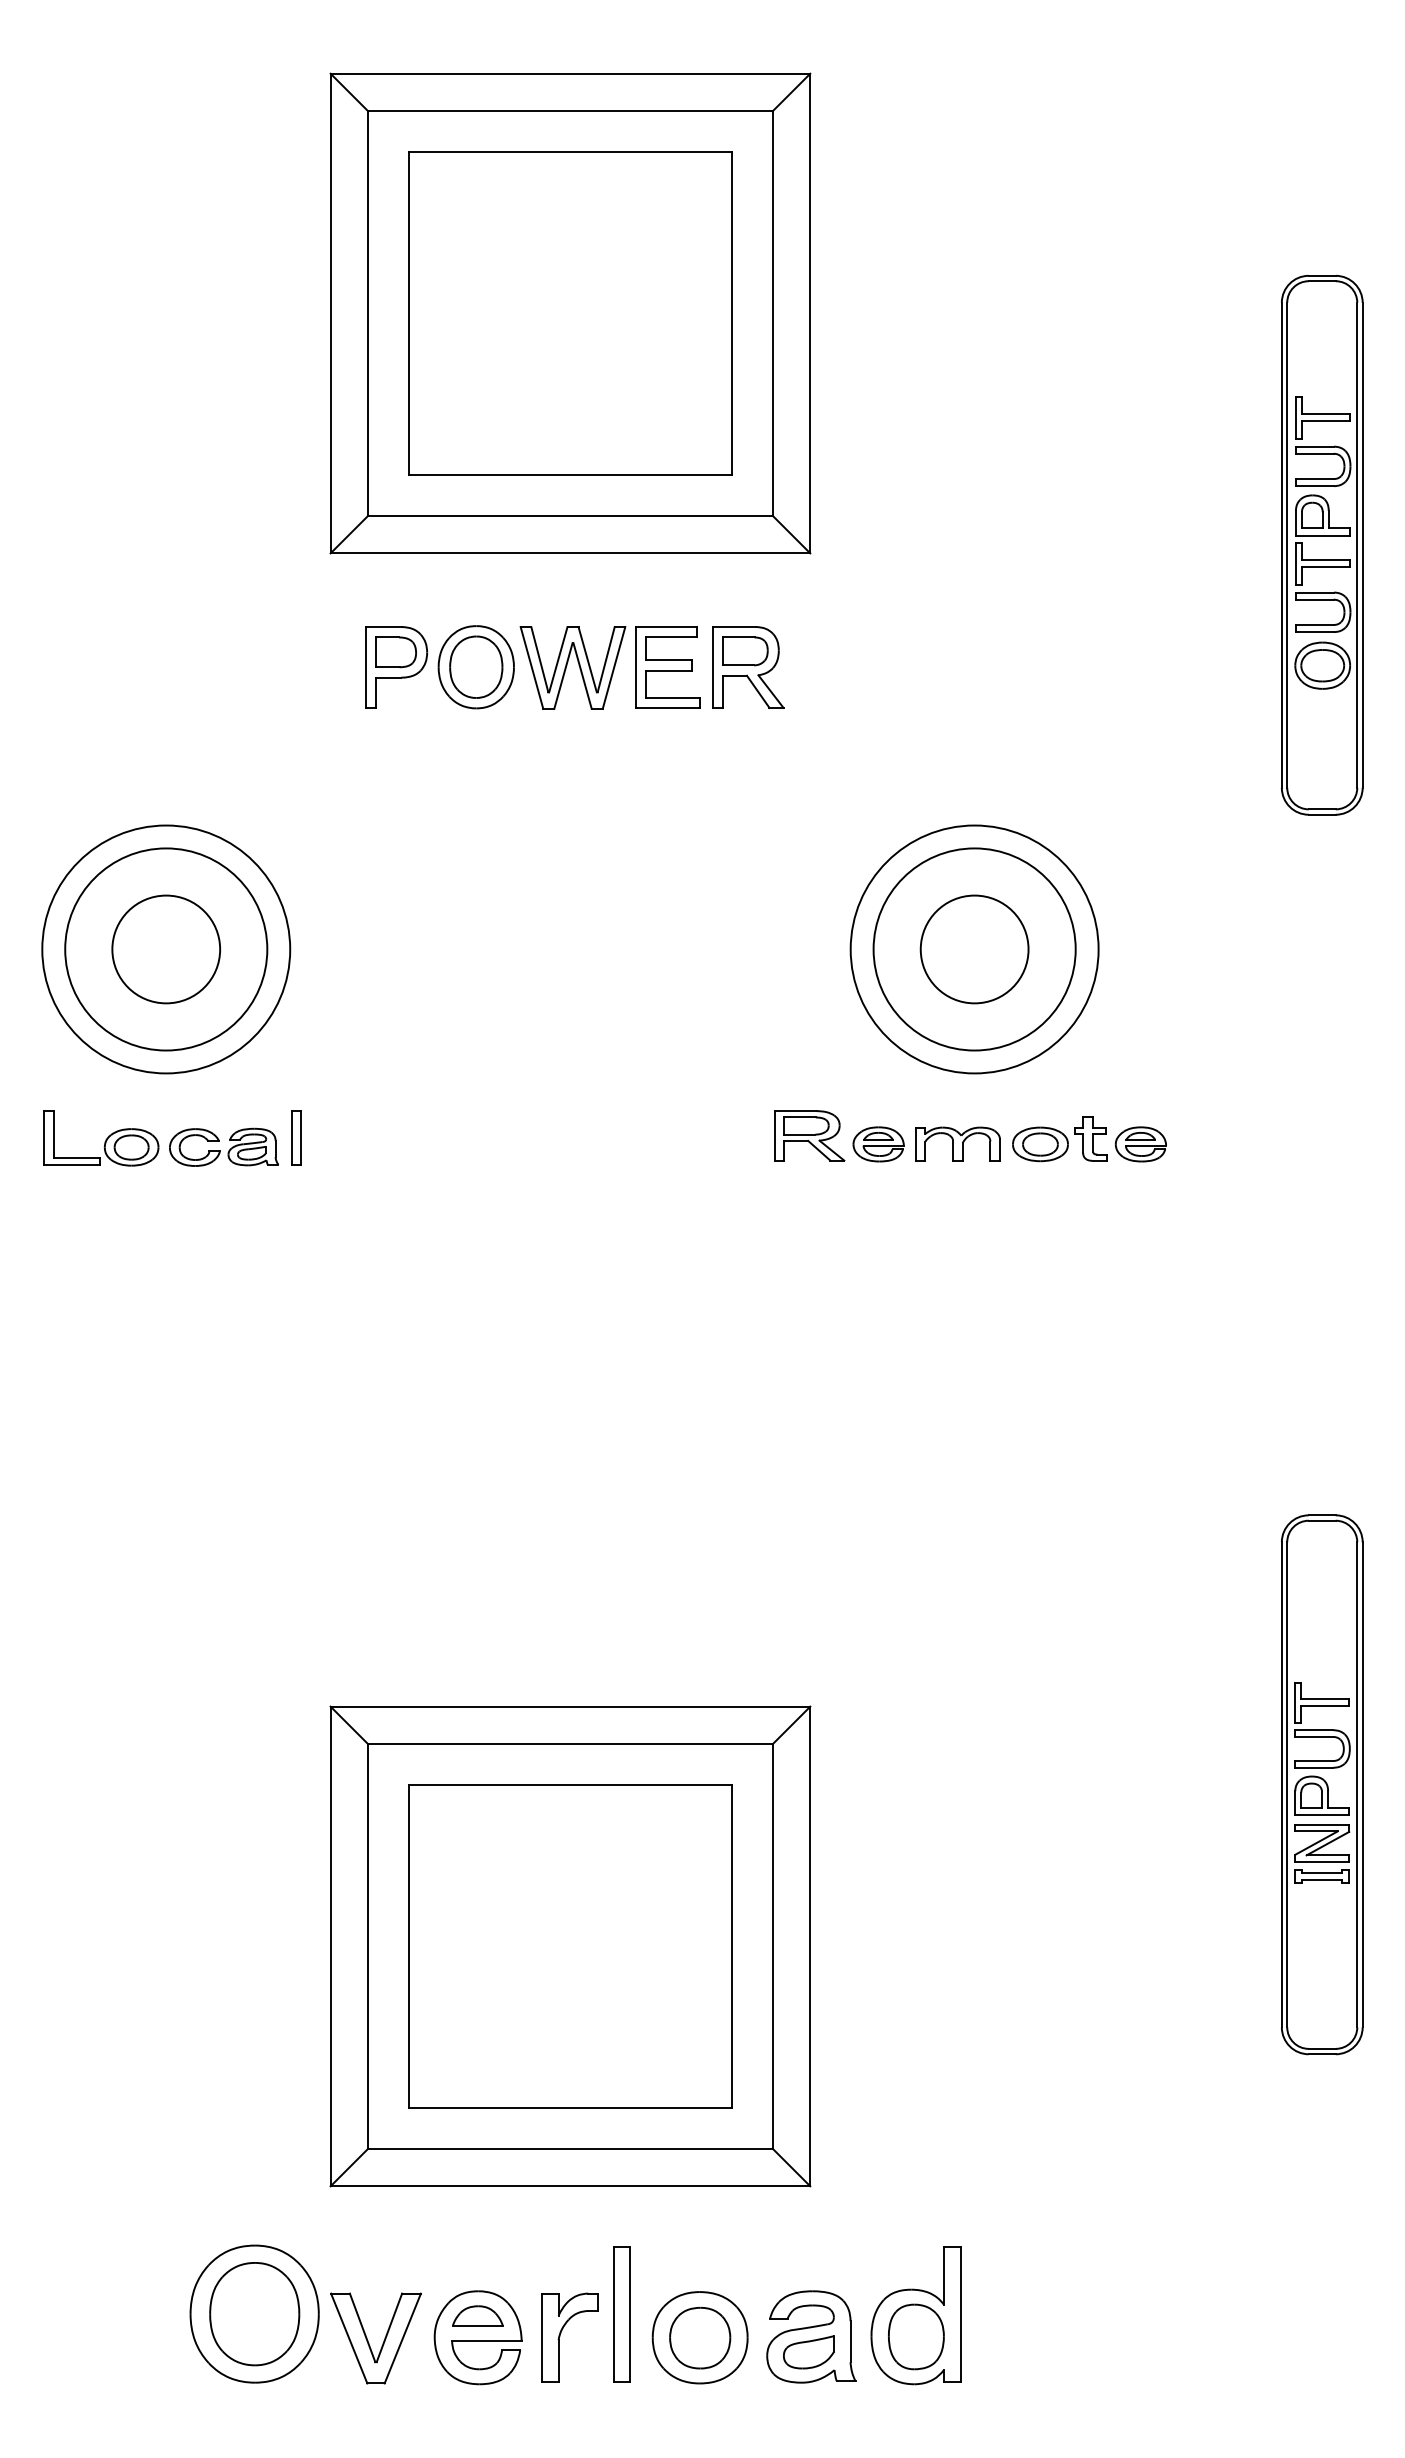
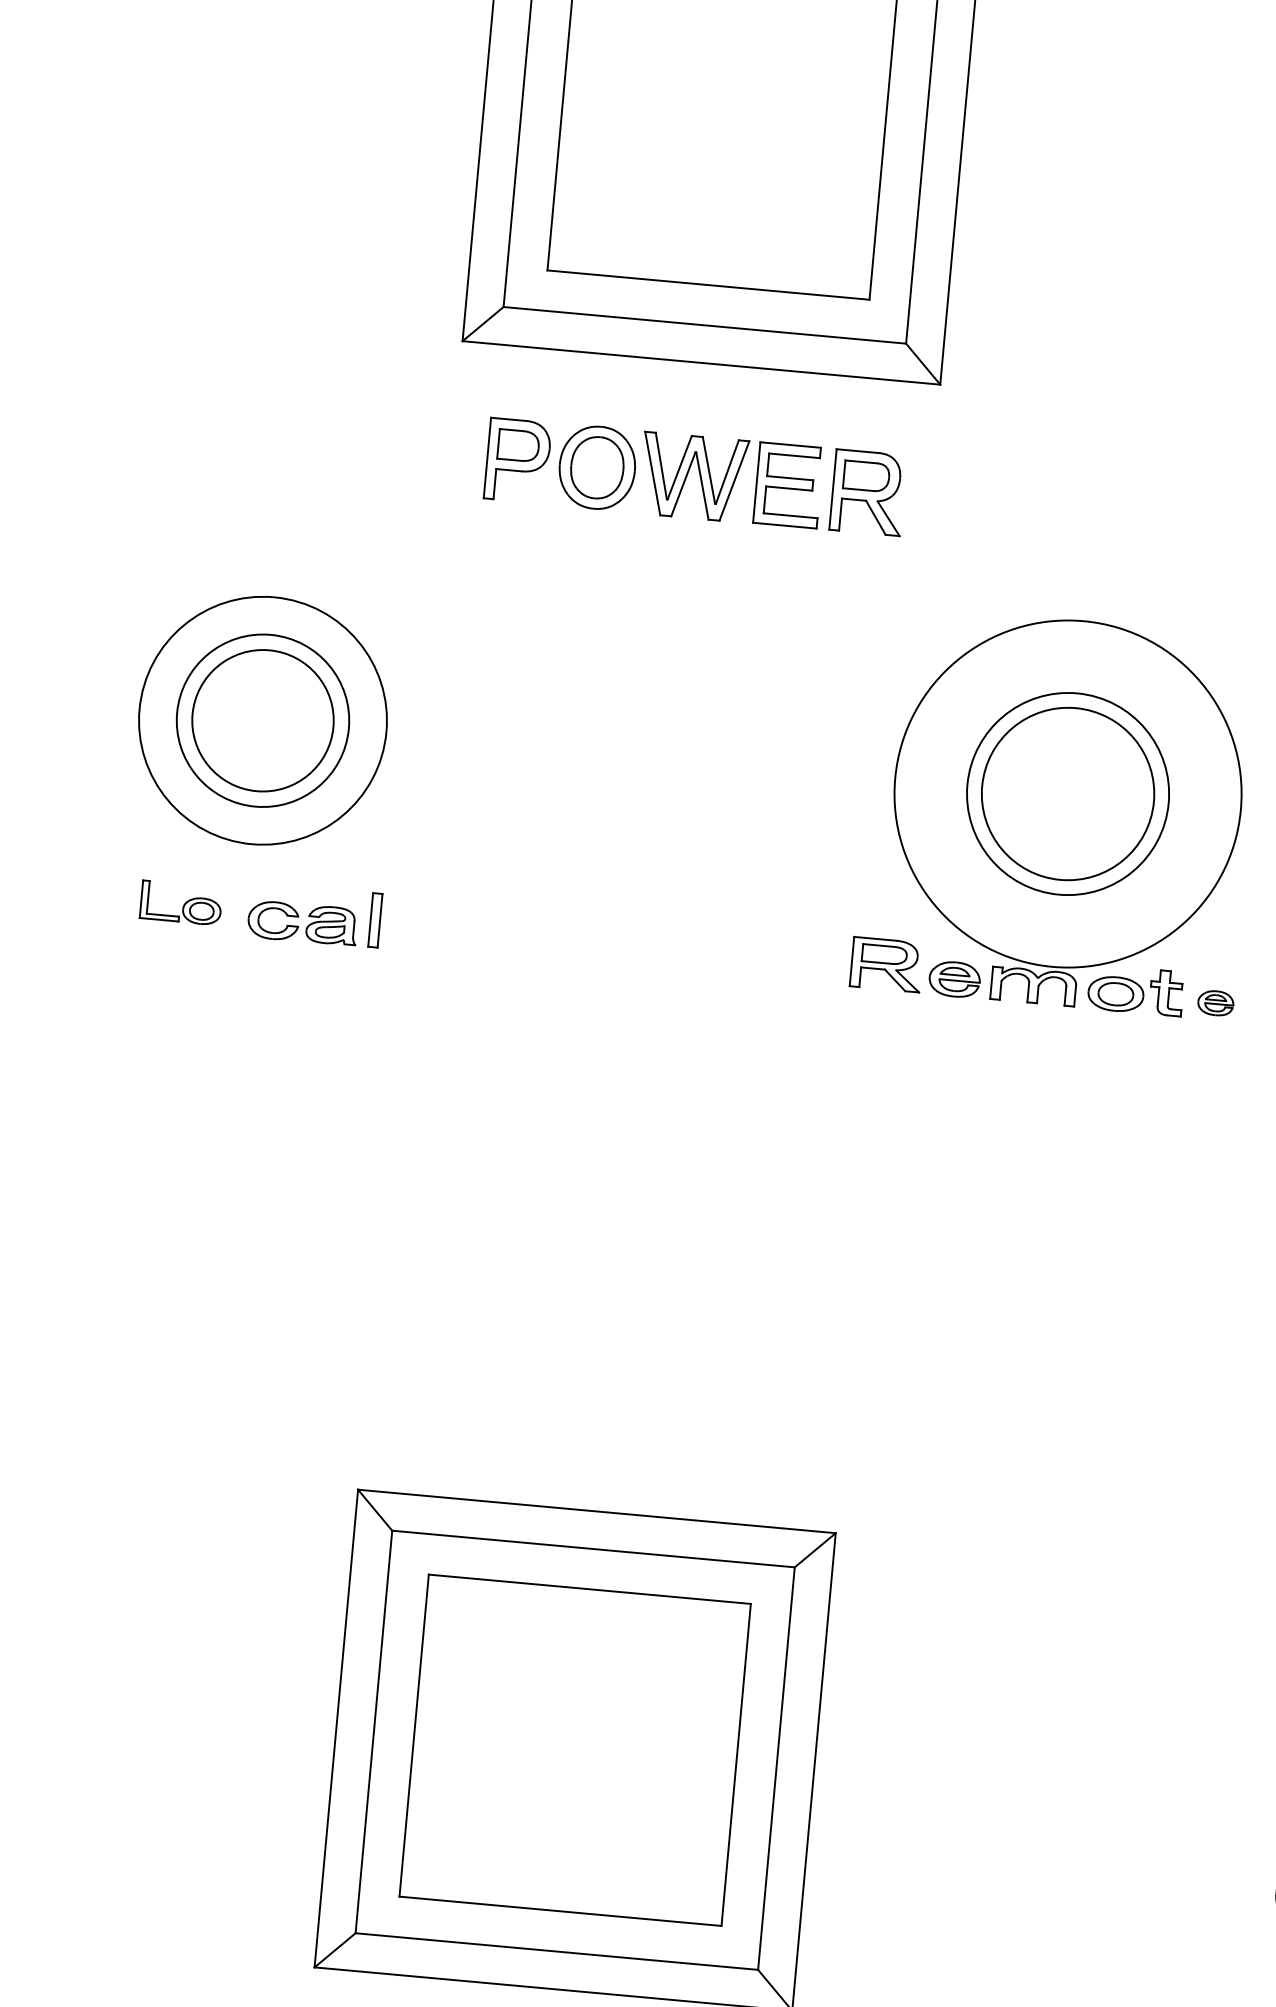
circle: (166, 949) -> (263, 720), size x0.7
circle: (166, 949) -> (263, 720), size x1.6
circle: (974, 949) -> (1067, 794), size x1.4
circle: (974, 949) -> (1067, 794), size x1.6
part: (101, 1138) -> (181, 903), size x0.7
part: (1140, 1144) -> (1215, 1003), size x0.7

